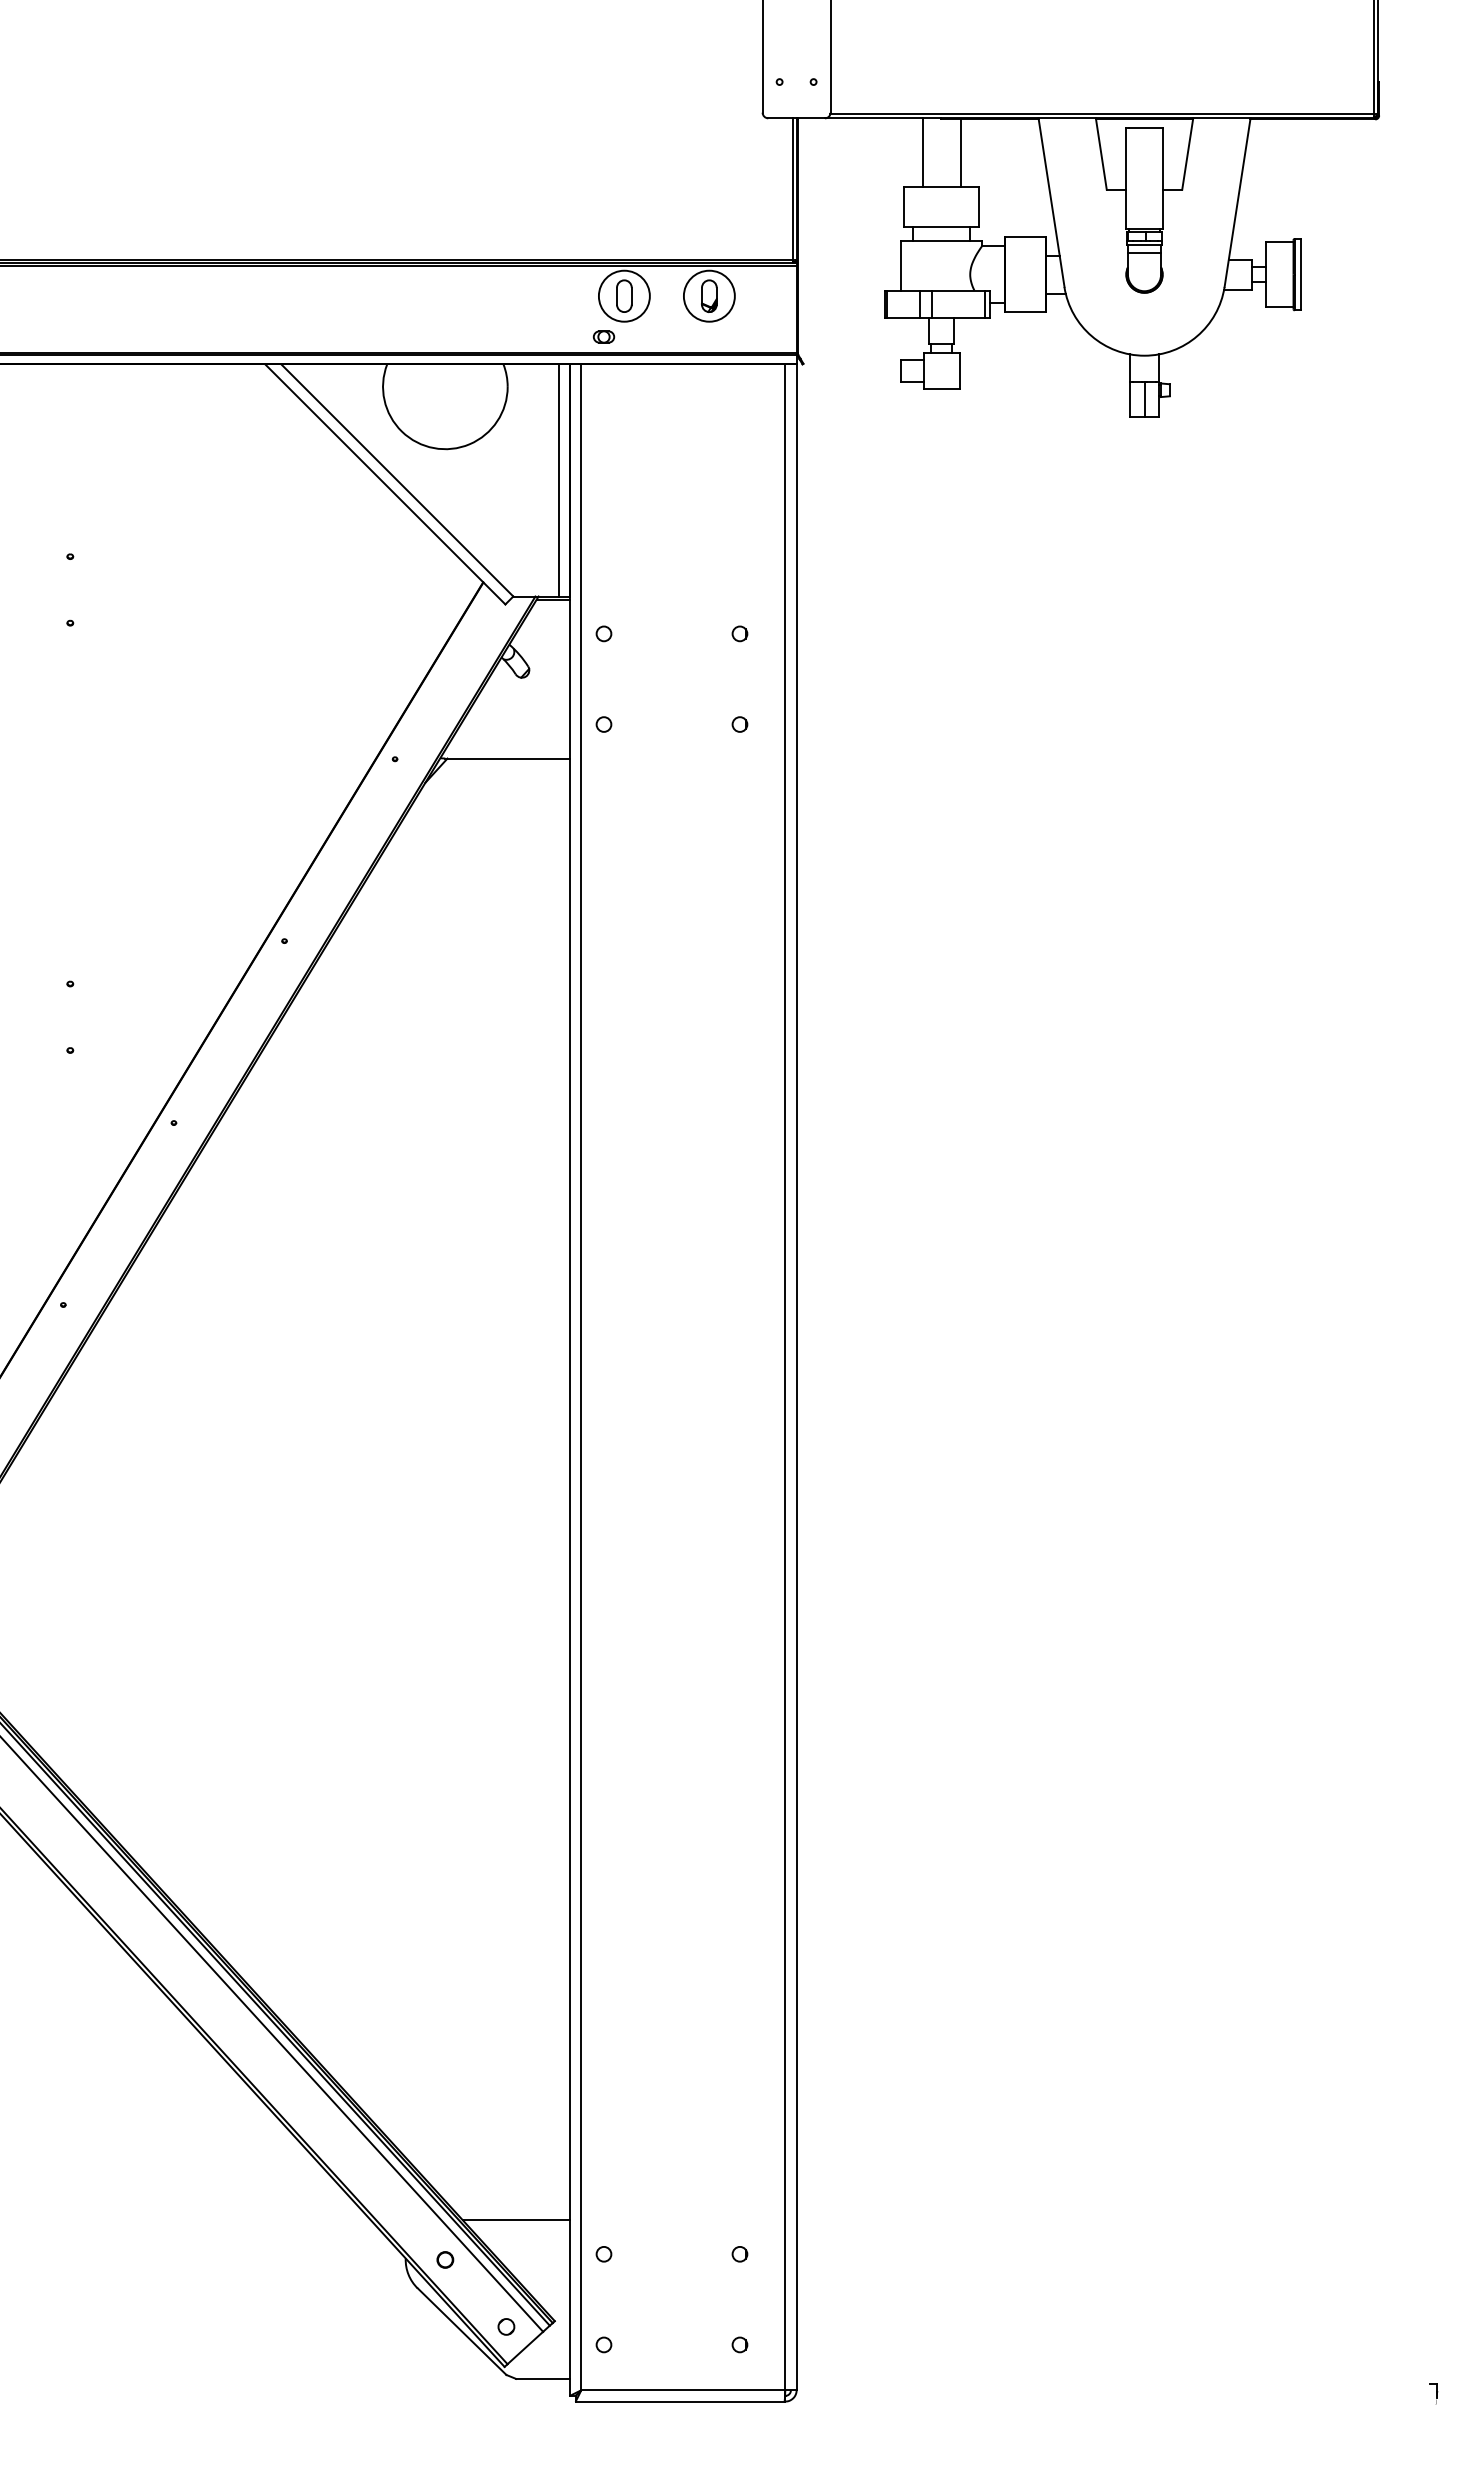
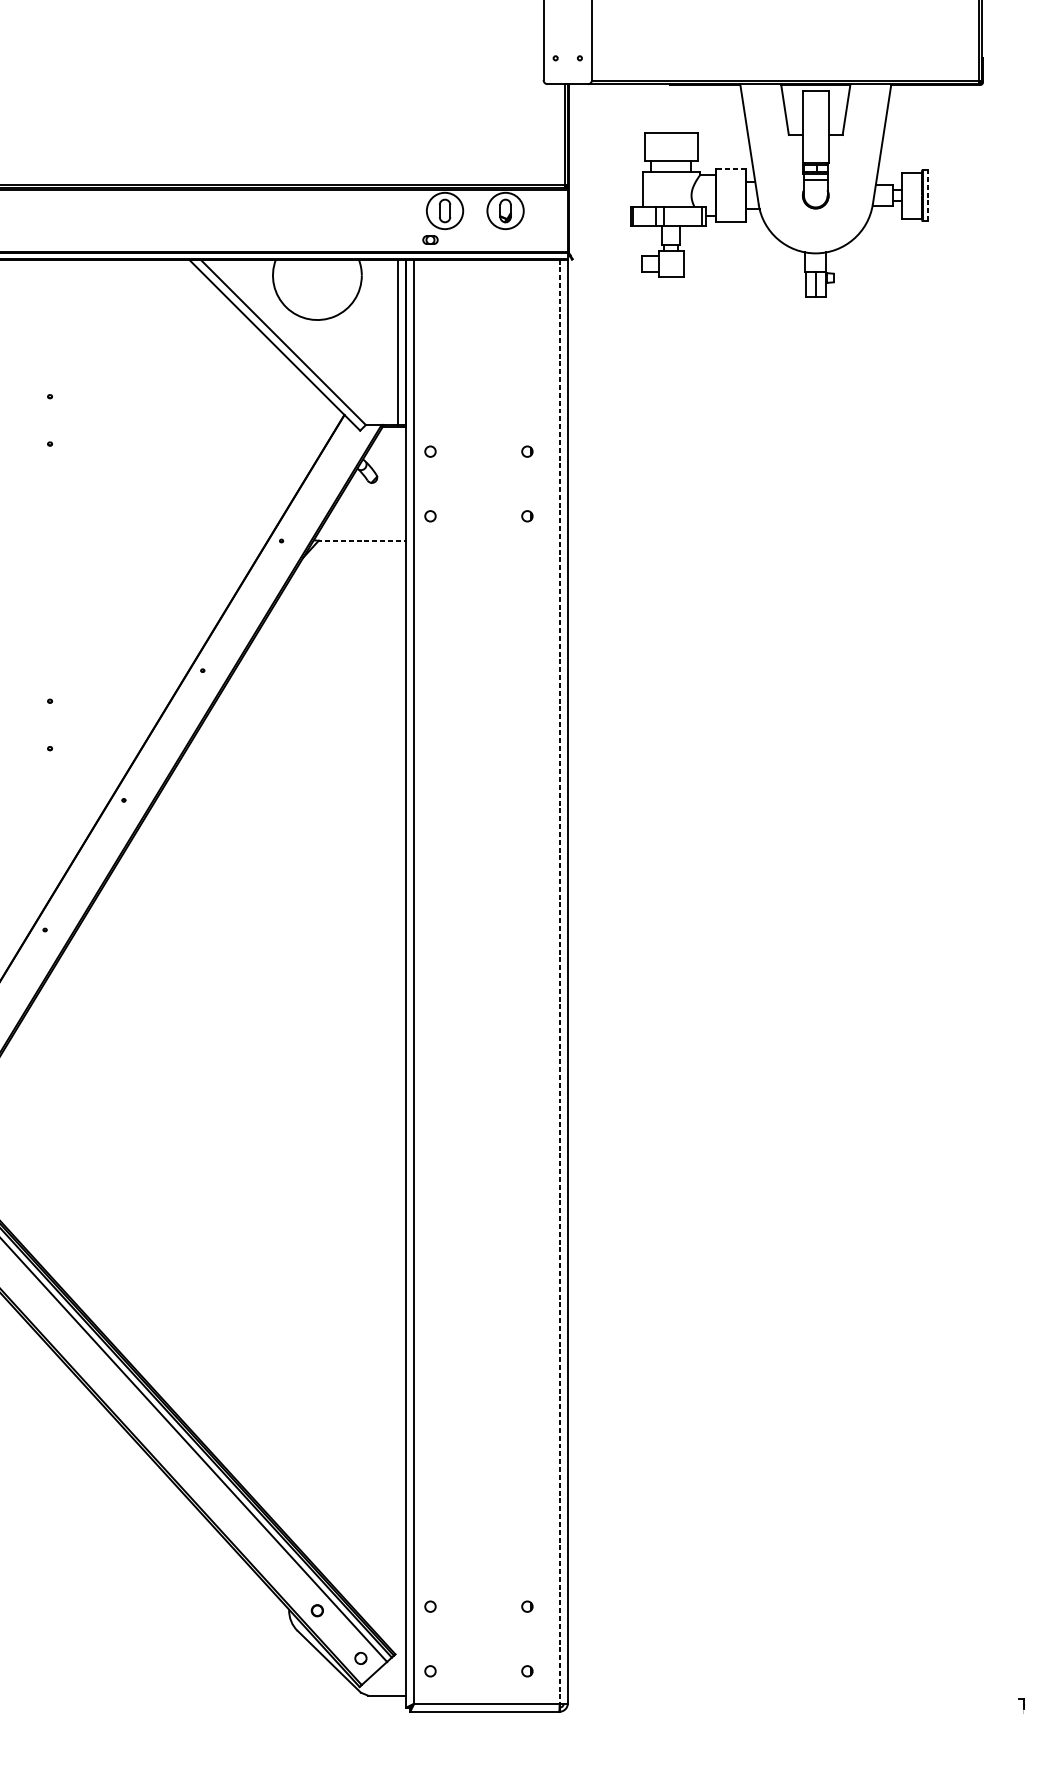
line: (922, 152) -> (657, 108), removed
line: (960, 152) -> (684, 108), removed
line: (1025, 237) -> (730, 169), solid -> dashed
line: (1301, 274) -> (927, 195), solid -> dashed
line: (508, 758) -> (362, 540), solid -> dashed
line: (785, 1377) -> (559, 981), solid -> dashed
line: (516, 2220) -> (368, 1582), removed

